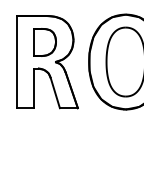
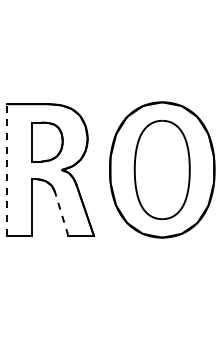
line: (17, 61) -> (7, 169), solid -> dashed
line: (55, 92) -> (61, 213), solid -> dashed

